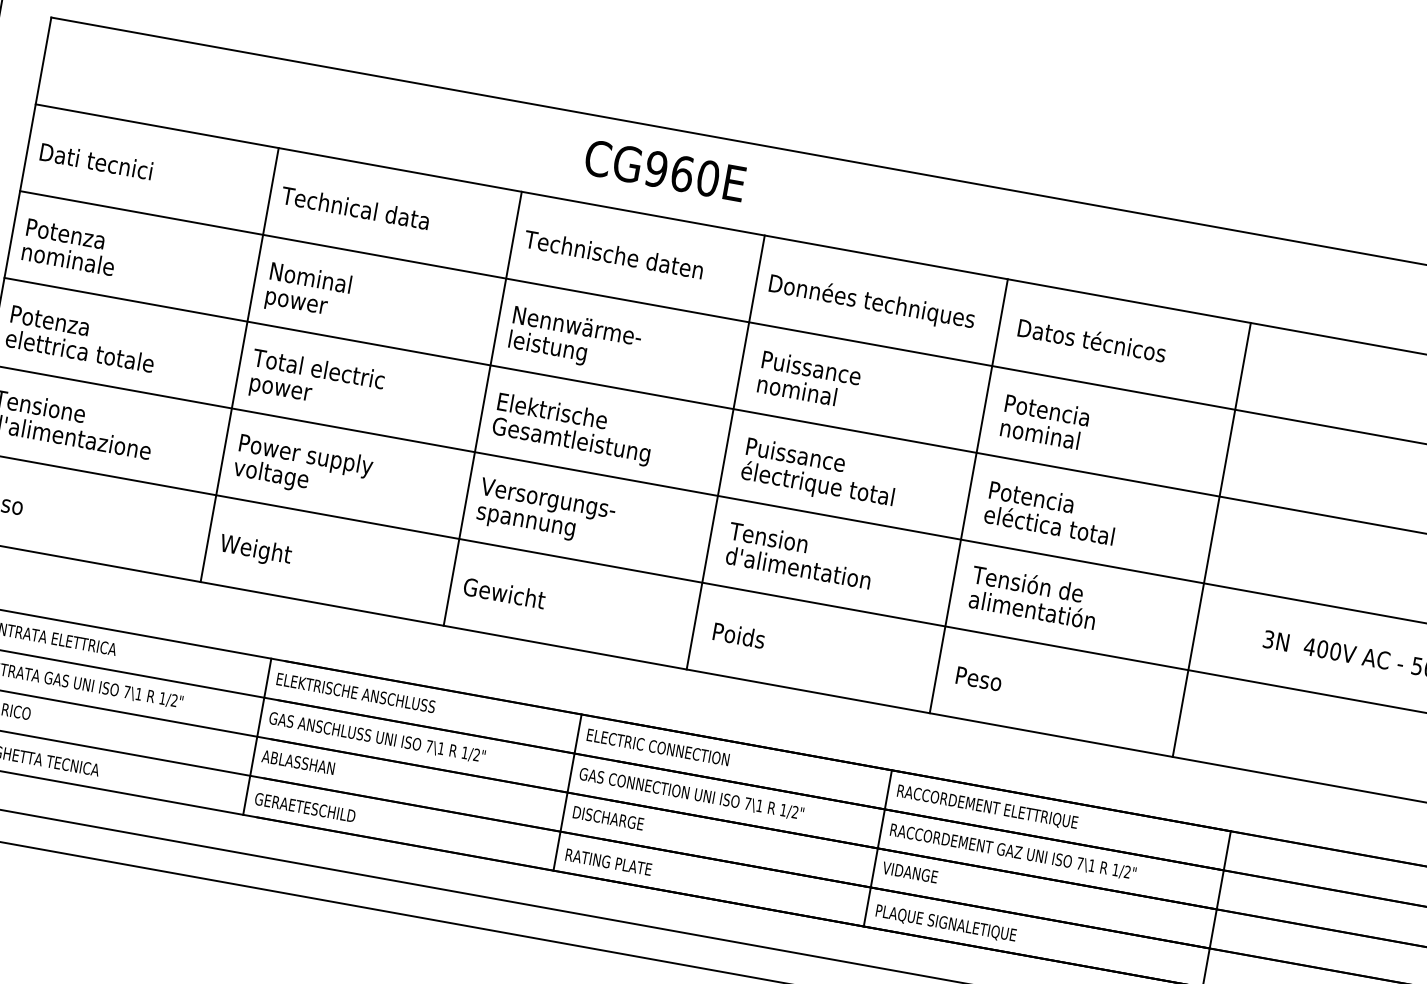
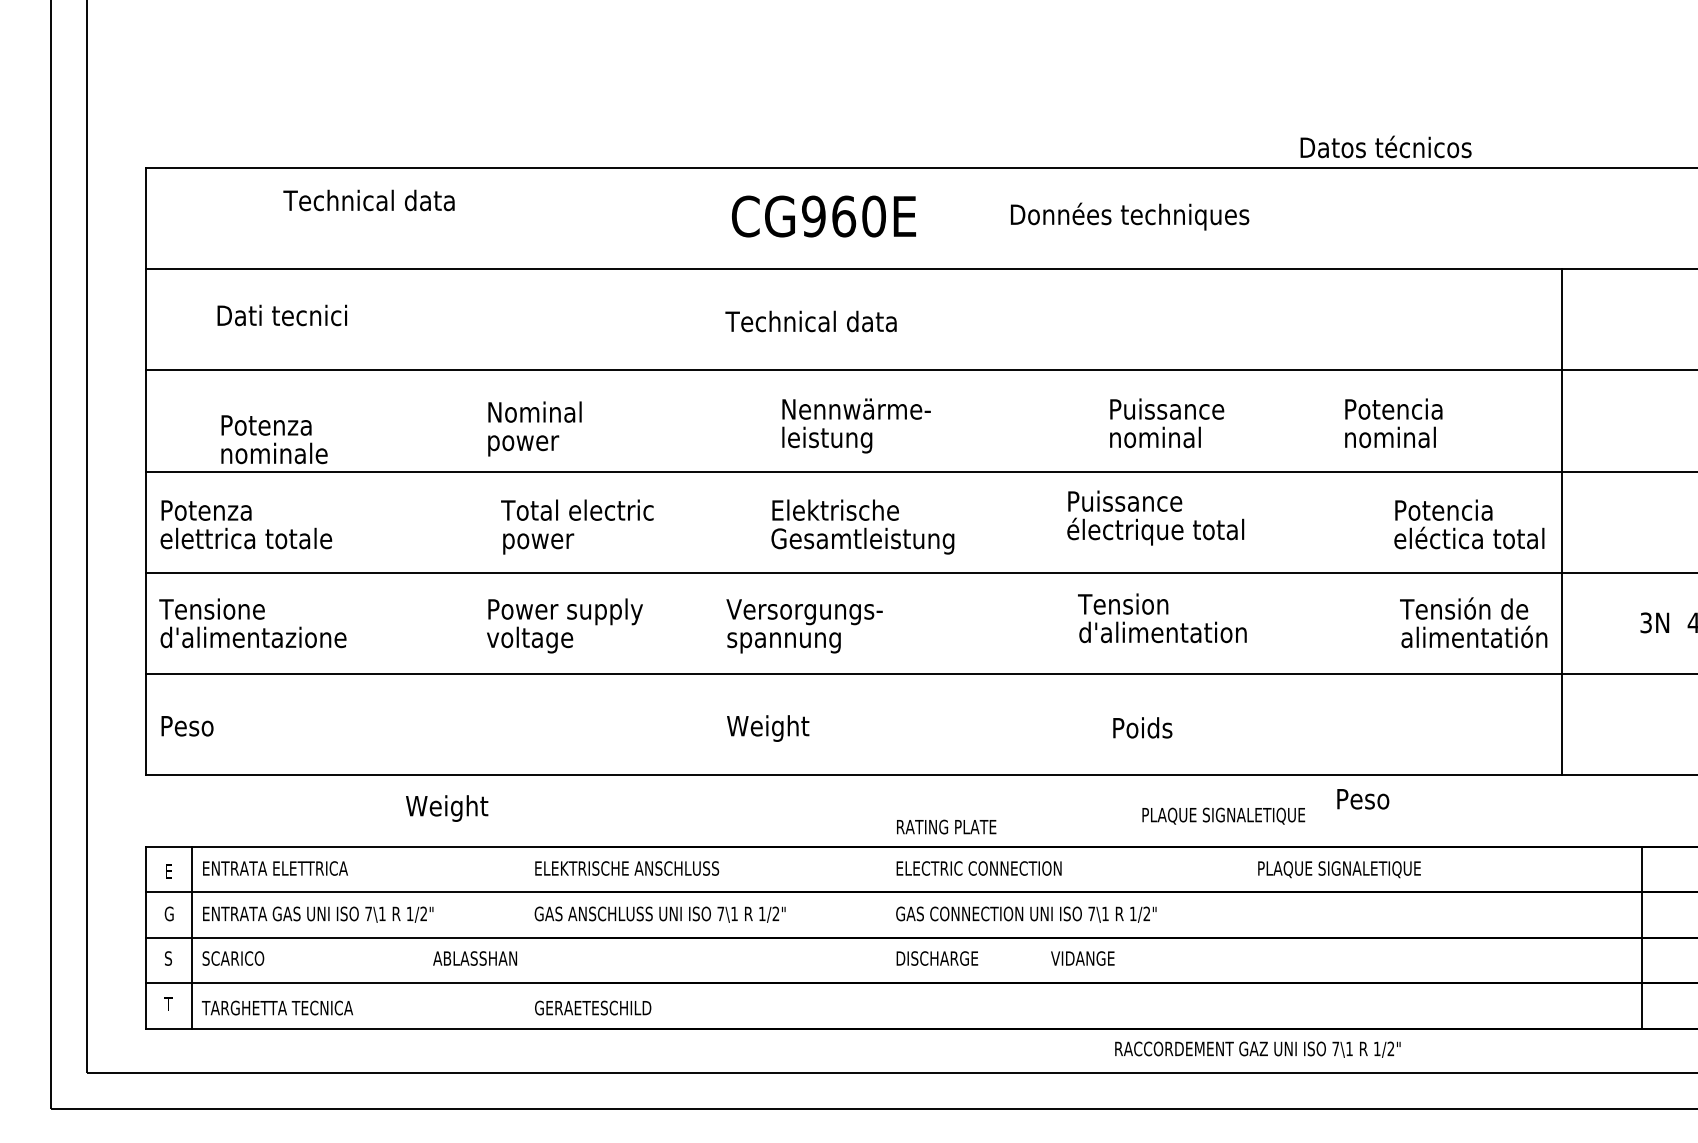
text: (95, 161) -> (281, 315), moved
text: (664, 170) -> (823, 216), moved
text: (354, 208) -> (368, 200), moved
text: (70, 247) -> (274, 439), moved
text: (647, 260) -> (868, 321), Technische daten -> Technical data
text: (308, 291) -> (534, 428), moved
text: (872, 302) -> (1130, 216), moved
text: (575, 339) -> (856, 425), moved
text: (1091, 339) -> (1385, 146), moved
line: (239, 364) -> (429, 521), removed
text: (809, 380) -> (1167, 423), moved
text: (316, 382) -> (577, 526), moved
line: (482, 408) -> (712, 521), removed
text: (1044, 422) -> (1393, 423), moved
text: (573, 428) -> (862, 526), moved
line: (725, 452) -> (995, 521), removed
text: (302, 468) -> (564, 625), moved
text: (819, 473) -> (1155, 517), moved
line: (968, 495) -> (1278, 521), removed
text: (1051, 513) -> (1469, 524), moved
text: (256, 550) -> (447, 808), moved
text: (800, 555) -> (1162, 618), moved
text: (504, 595) -> (774, 728), Gewicht -> Weight
text: (1033, 596) -> (1473, 622), moved
text: (739, 635) -> (1142, 727), moved
text: (979, 679) -> (1363, 799), moved
line: (257, 736) -> (524, 937), removed
text: (297, 762) -> (474, 958), moved
line: (568, 792) -> (886, 937), removed
text: (988, 807) -> (1363, 869), RACCORDEMENT ELETTRIQUE -> PLAQUE SIGNALETIQUE
line: (877, 848) -> (1247, 937), removed
text: (1012, 851) -> (1257, 1049), moved
text: (608, 861) -> (946, 826), moved
text: (909, 872) -> (1082, 958), moved
text: (945, 923) -> (1223, 815), moved

